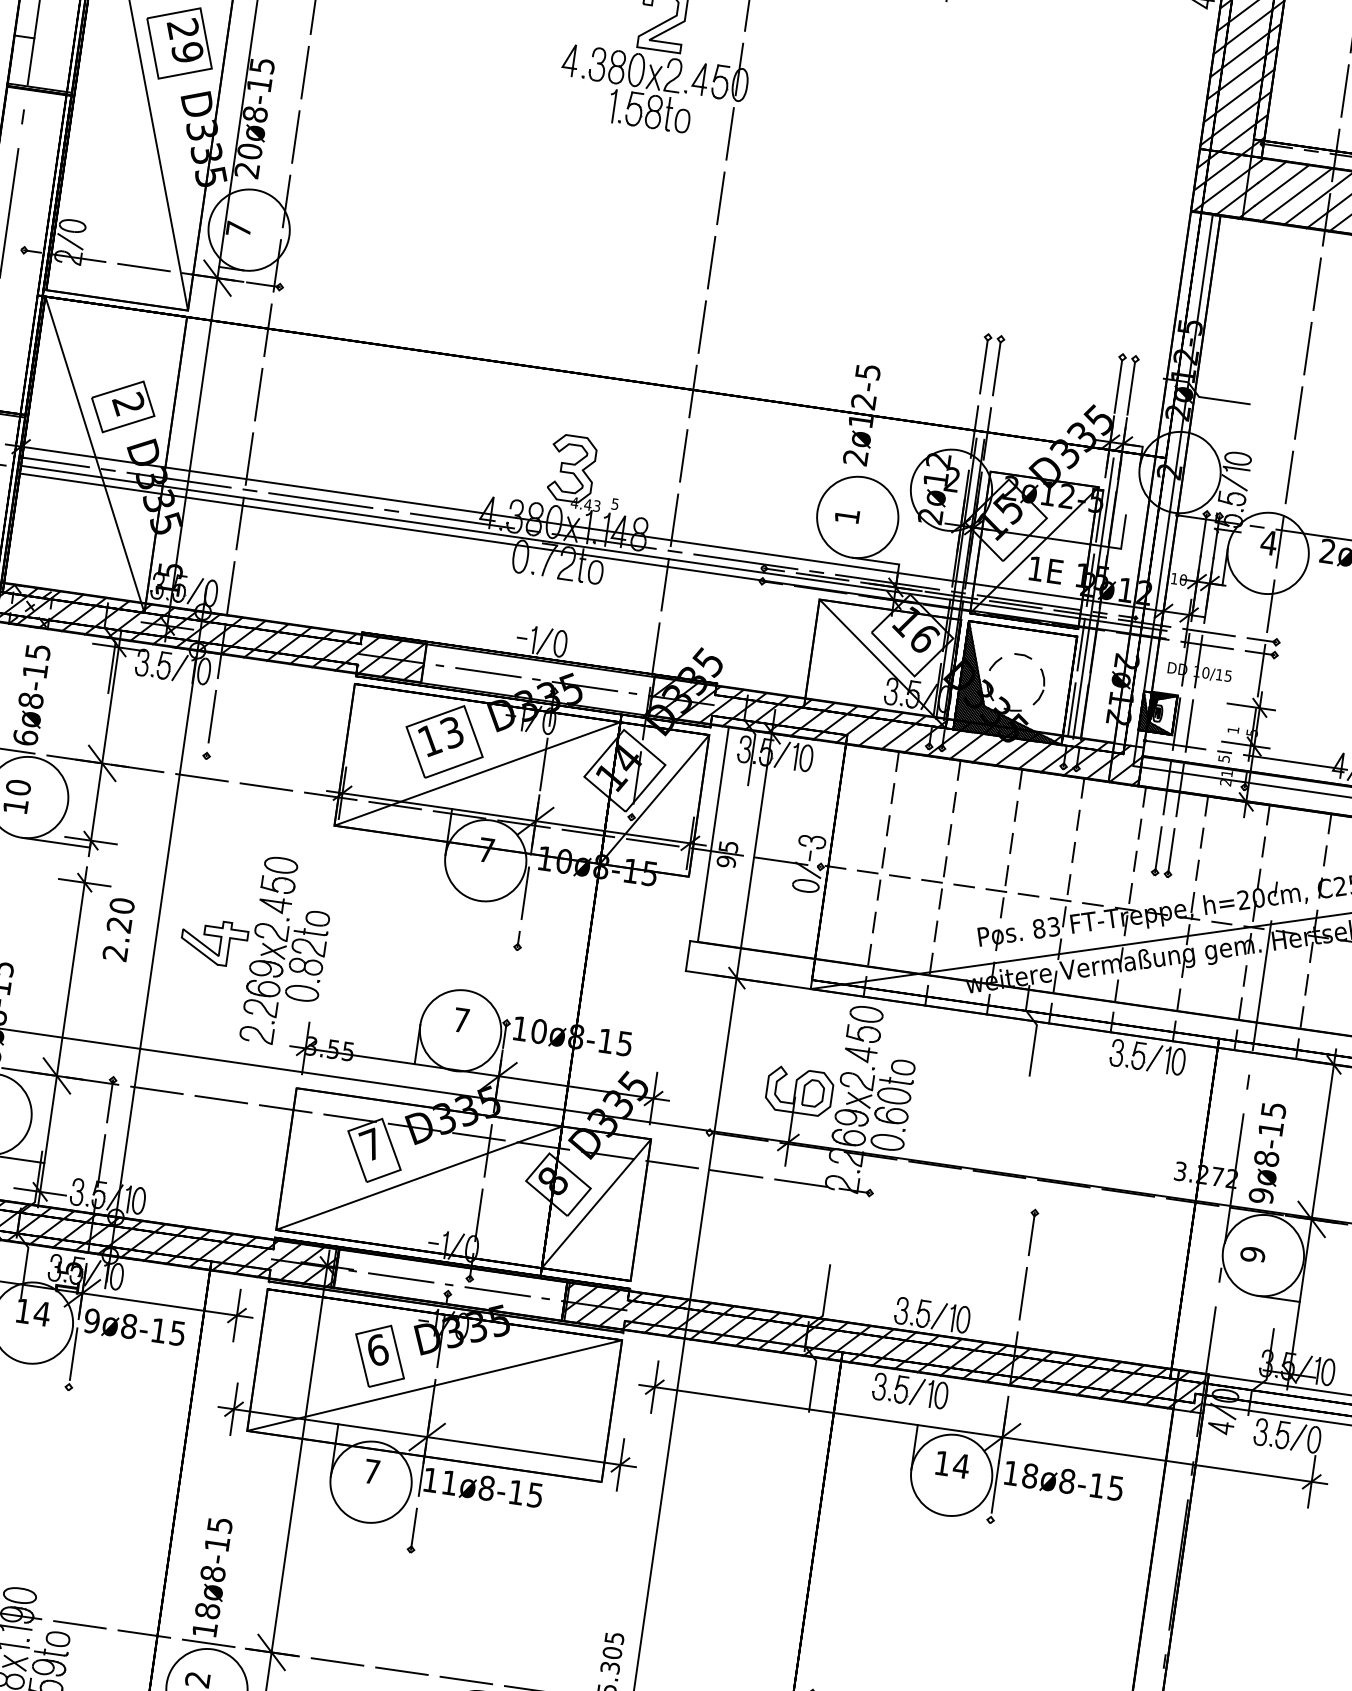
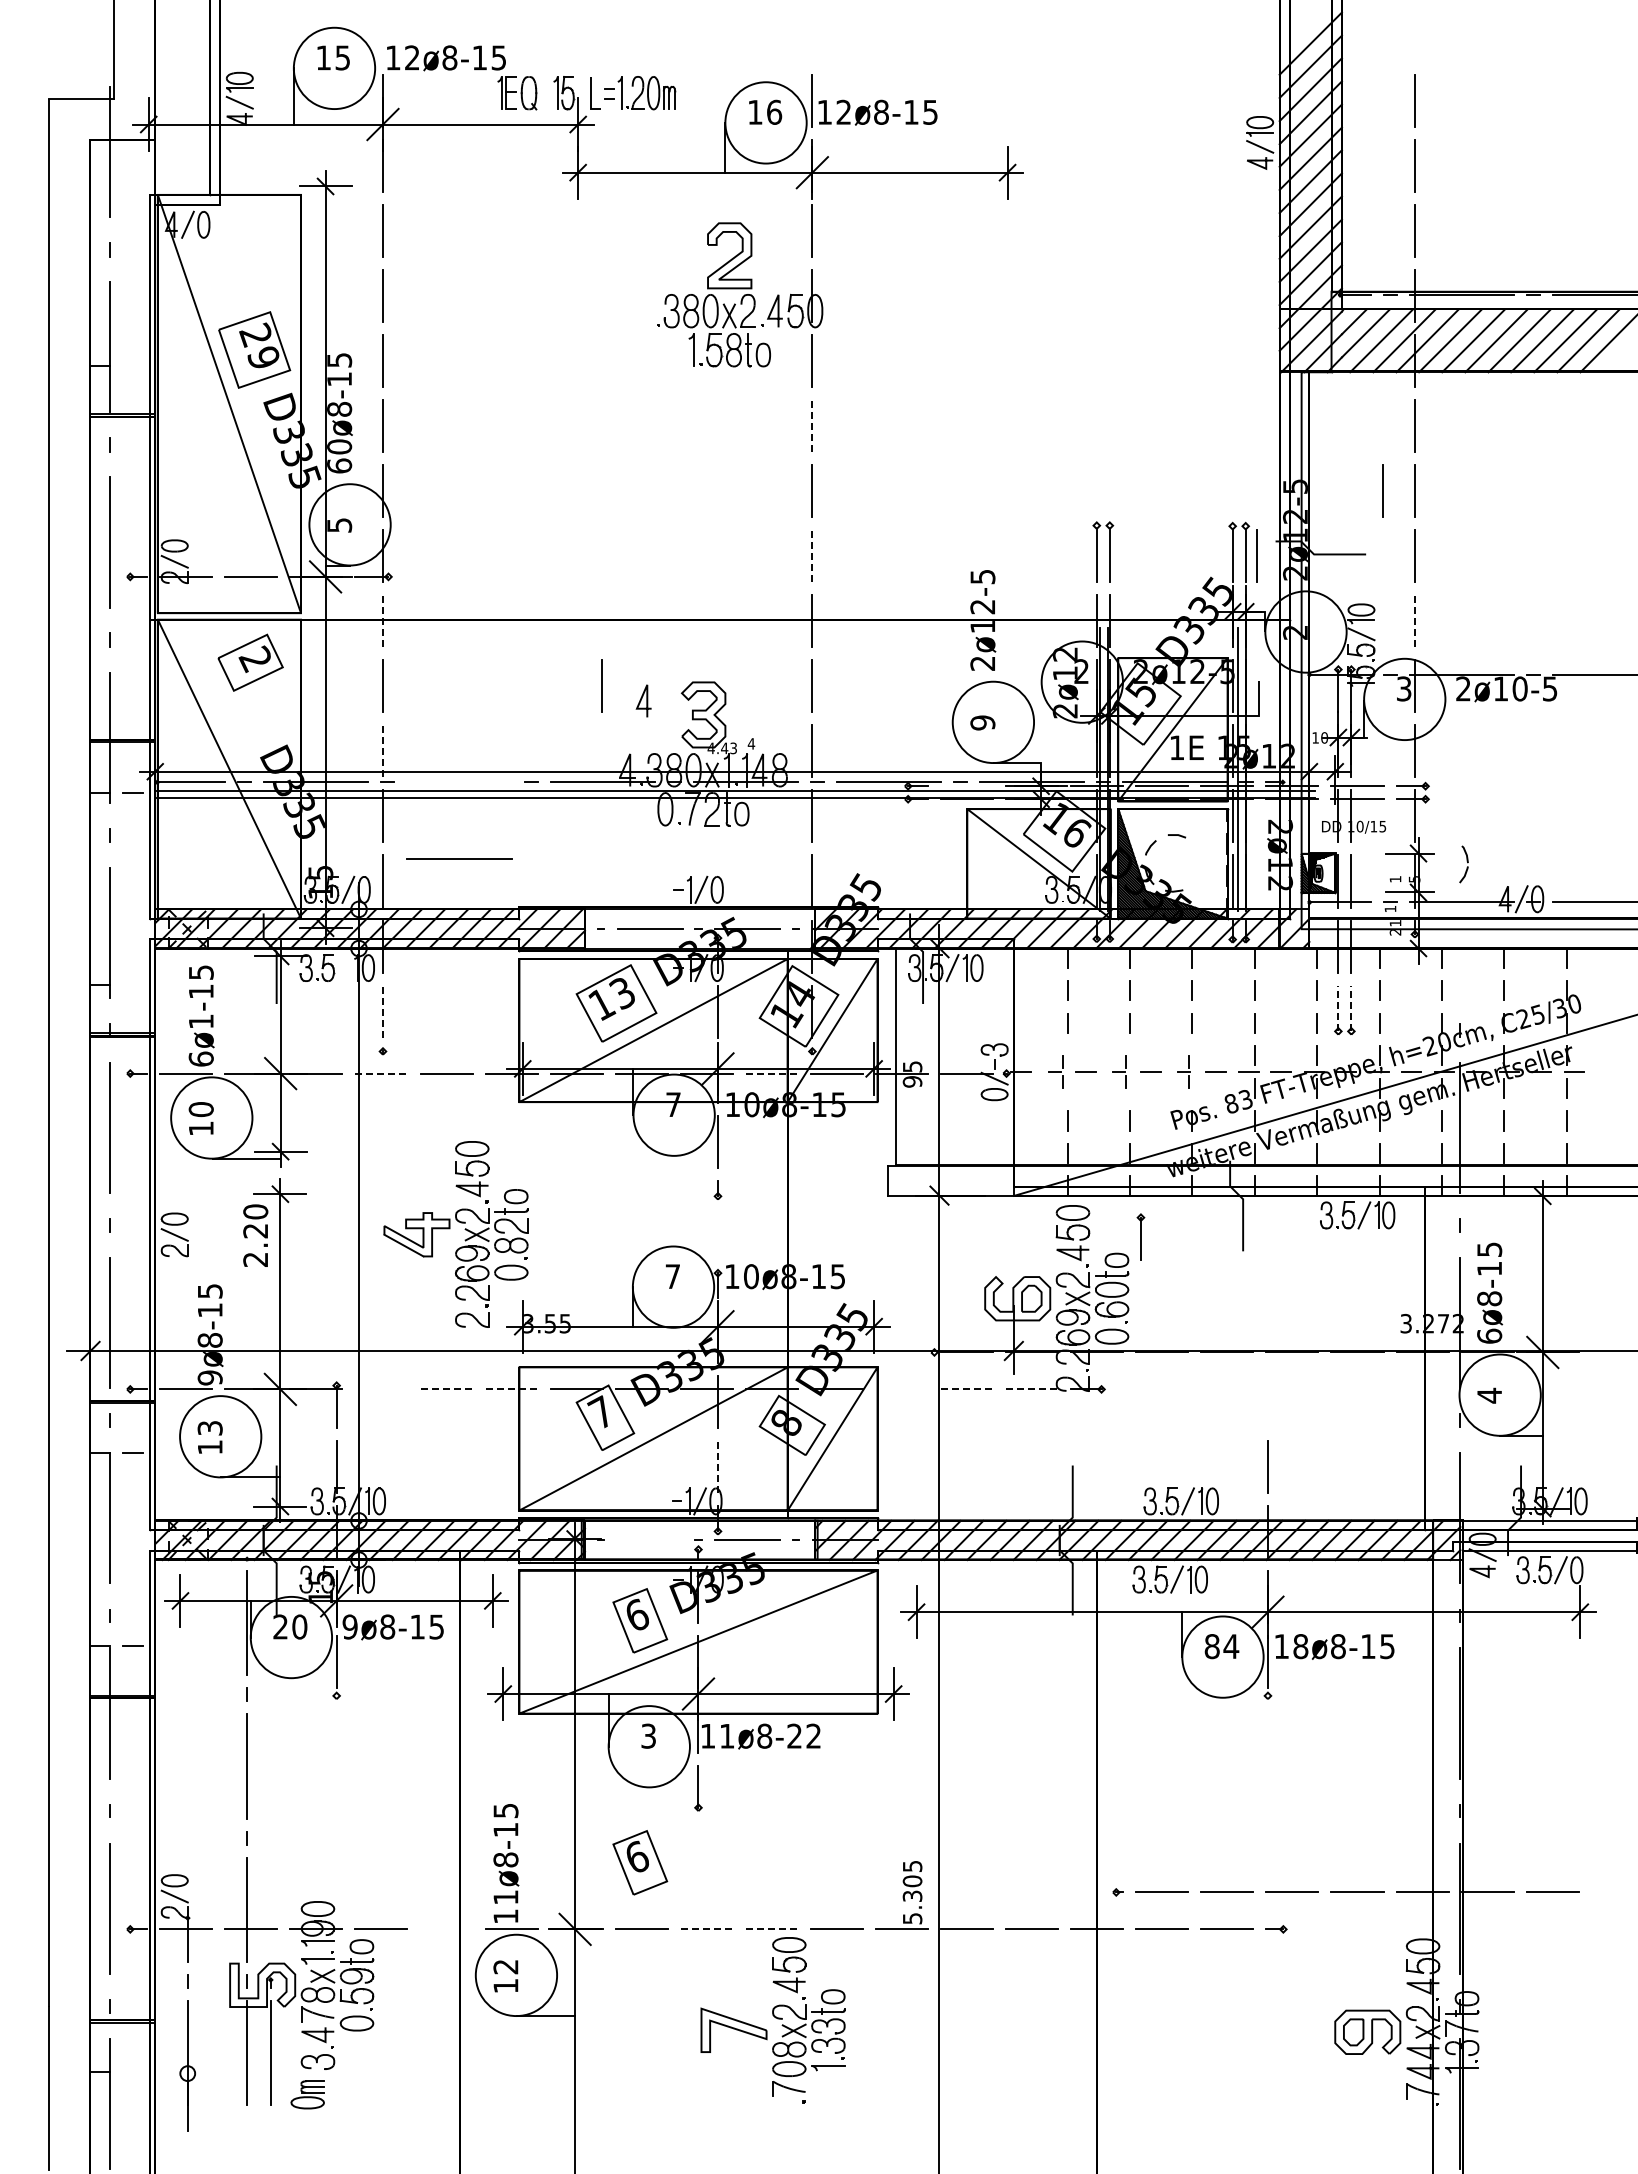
line: (568, 59) -> (641, 700), moved
text: (247, 169) -> (339, 465), 20ø8-15 -> 60ø8-15
line: (721, 197) -> (812, 425), solid -> dashed
text: (238, 229) -> (339, 525), 7 -> 5
line: (702, 326) -> (812, 555), solid -> dashed
line: (267, 329) -> (382, 620), solid -> dashed
line: (1275, 343) -> (1382, 490), added
line: (1141, 389) -> (1256, 555), added
part: (123, 406) -> (250, 662), moved
line: (475, 425) -> (601, 685), added
line: (249, 458) -> (382, 750), solid -> dashed
line: (1289, 476) -> (1414, 620), solid -> dashed
line: (320, 499) -> (459, 858), moved
text: (615, 503) -> (751, 743), 5 -> 4
text: (846, 515) -> (982, 722), 1 -> 9
text: (1269, 542) -> (1404, 688), 4 -> 3
line: (822, 577) -> (967, 786), removed
line: (179, 668) -> (343, 968), removed
part: (1039, 687) -> (1463, 864), moved
text: (30, 700) -> (200, 1021), 6ø8-15 -> 6ø1-15
line: (211, 716) -> (382, 1011), solid -> dashed
text: (1224, 758) -> (1390, 908), 5 -> 1
line: (202, 777) -> (381, 1073), solid -> dashed
line: (589, 833) -> (772, 1073), solid -> dashed
line: (1158, 849) -> (1338, 1008), solid -> dashed
line: (1171, 851) -> (1351, 1008), solid -> dashed
part: (869, 871) -> (1055, 1071), size x0.6
part: (932, 880) -> (1119, 1071), size x0.6
part: (996, 890) -> (1183, 1071), size x0.6
text: (118, 929) -> (255, 1235), moved
line: (156, 1090) -> (381, 1389), removed
line: (222, 1099) -> (447, 1389), solid -> dashed
line: (286, 1109) -> (512, 1389), solid -> dashed
line: (671, 1164) -> (901, 1389), removed
line: (736, 1174) -> (967, 1389), solid -> dashed
line: (801, 1183) -> (1032, 1389), solid -> dashed
text: (1261, 1195) -> (1489, 1335), 9ø8-15 -> 6ø8-15
line: (479, 1214) -> (718, 1466), solid -> dashed
part: (1031, 1231) -> (1140, 1236), moved
text: (1252, 1254) -> (1489, 1395), 9 -> 4
line: (400, 1278) -> (649, 1540), removed
text: (33, 1312) -> (290, 1626), 14 -> 20
text: (941, 1463) -> (1211, 1646), 14 -> 84
text: (371, 1470) -> (648, 1735), 7 -> 3
text: (525, 1493) -> (803, 1735), 11ø8-15 -> 11ø8-22
part: (345, 1595) -> (640, 1862), added
text: (207, 1610) -> (505, 1897), 18ø8-15 -> 11ø8-15
line: (144, 1634) -> (446, 1929), removed
line: (402, 1671) -> (707, 1929), solid -> dashed
line: (466, 1680) -> (772, 1929), solid -> dashed

